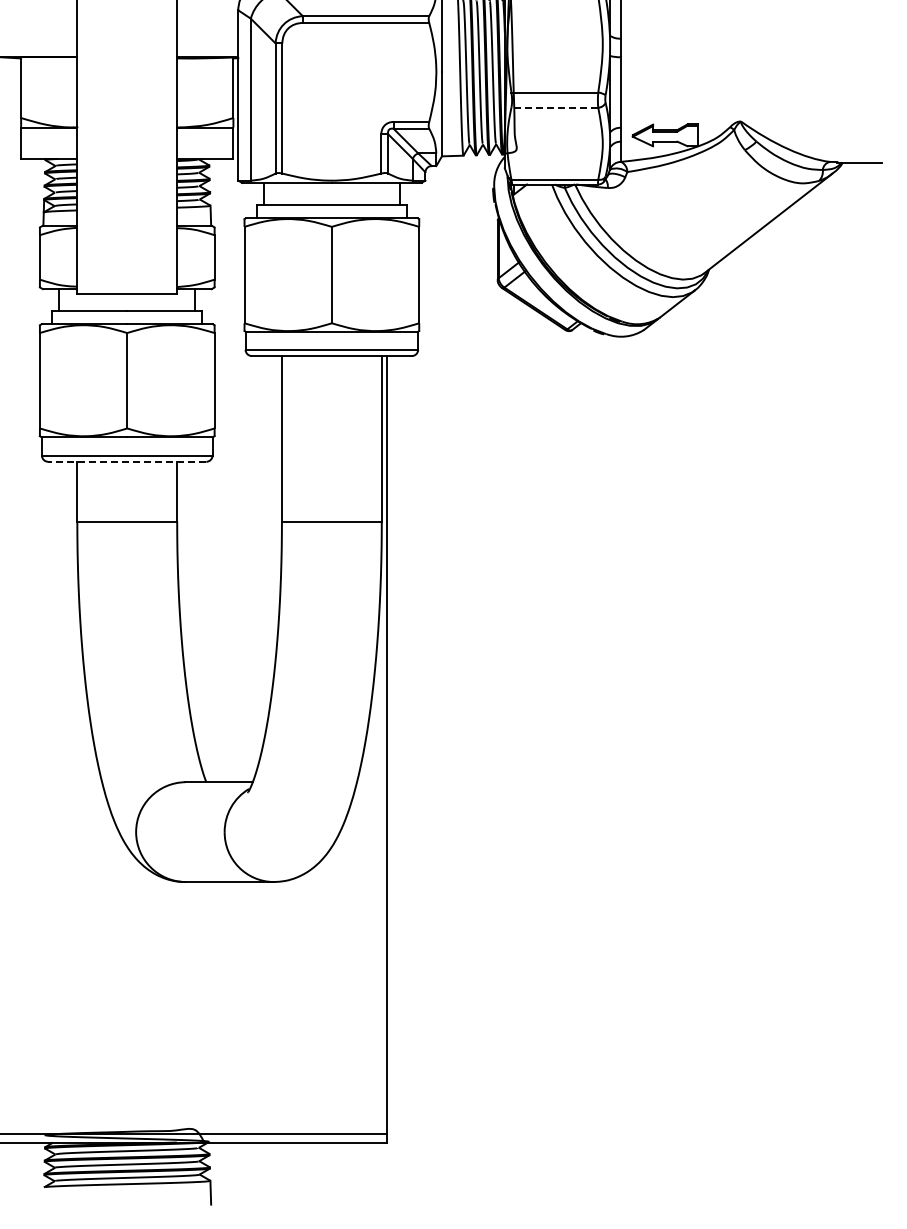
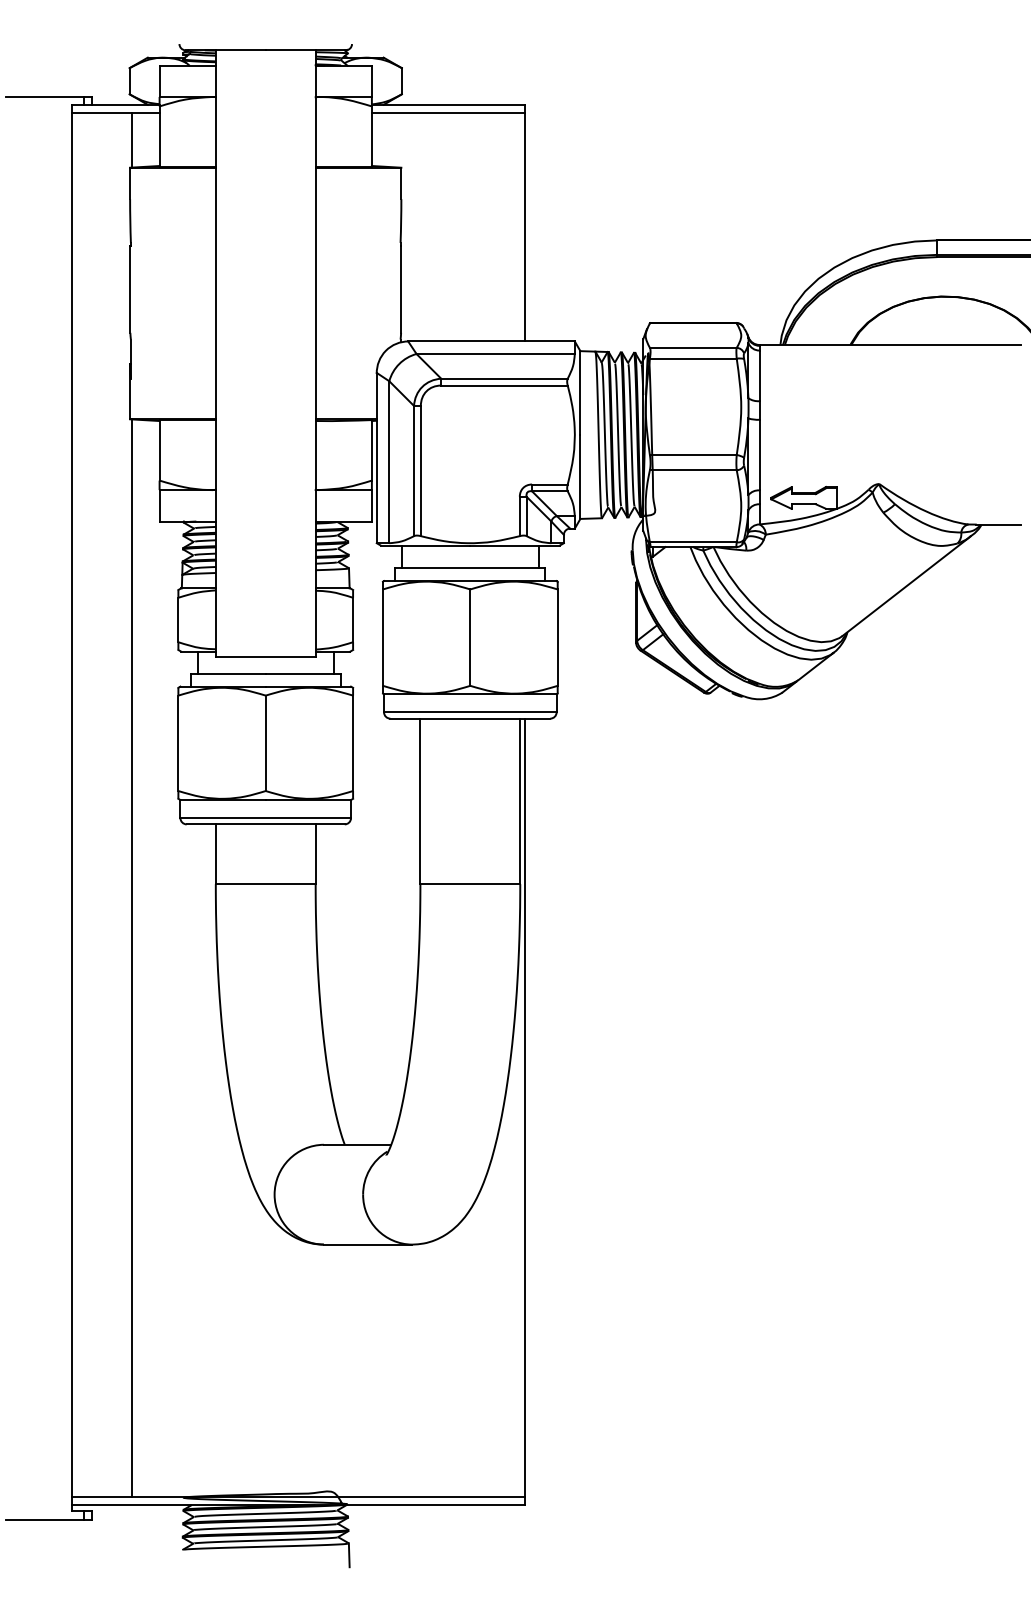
line: (554, 107) -> (692, 470), dashed -> solid
line: (127, 461) -> (265, 824), dashed -> solid

